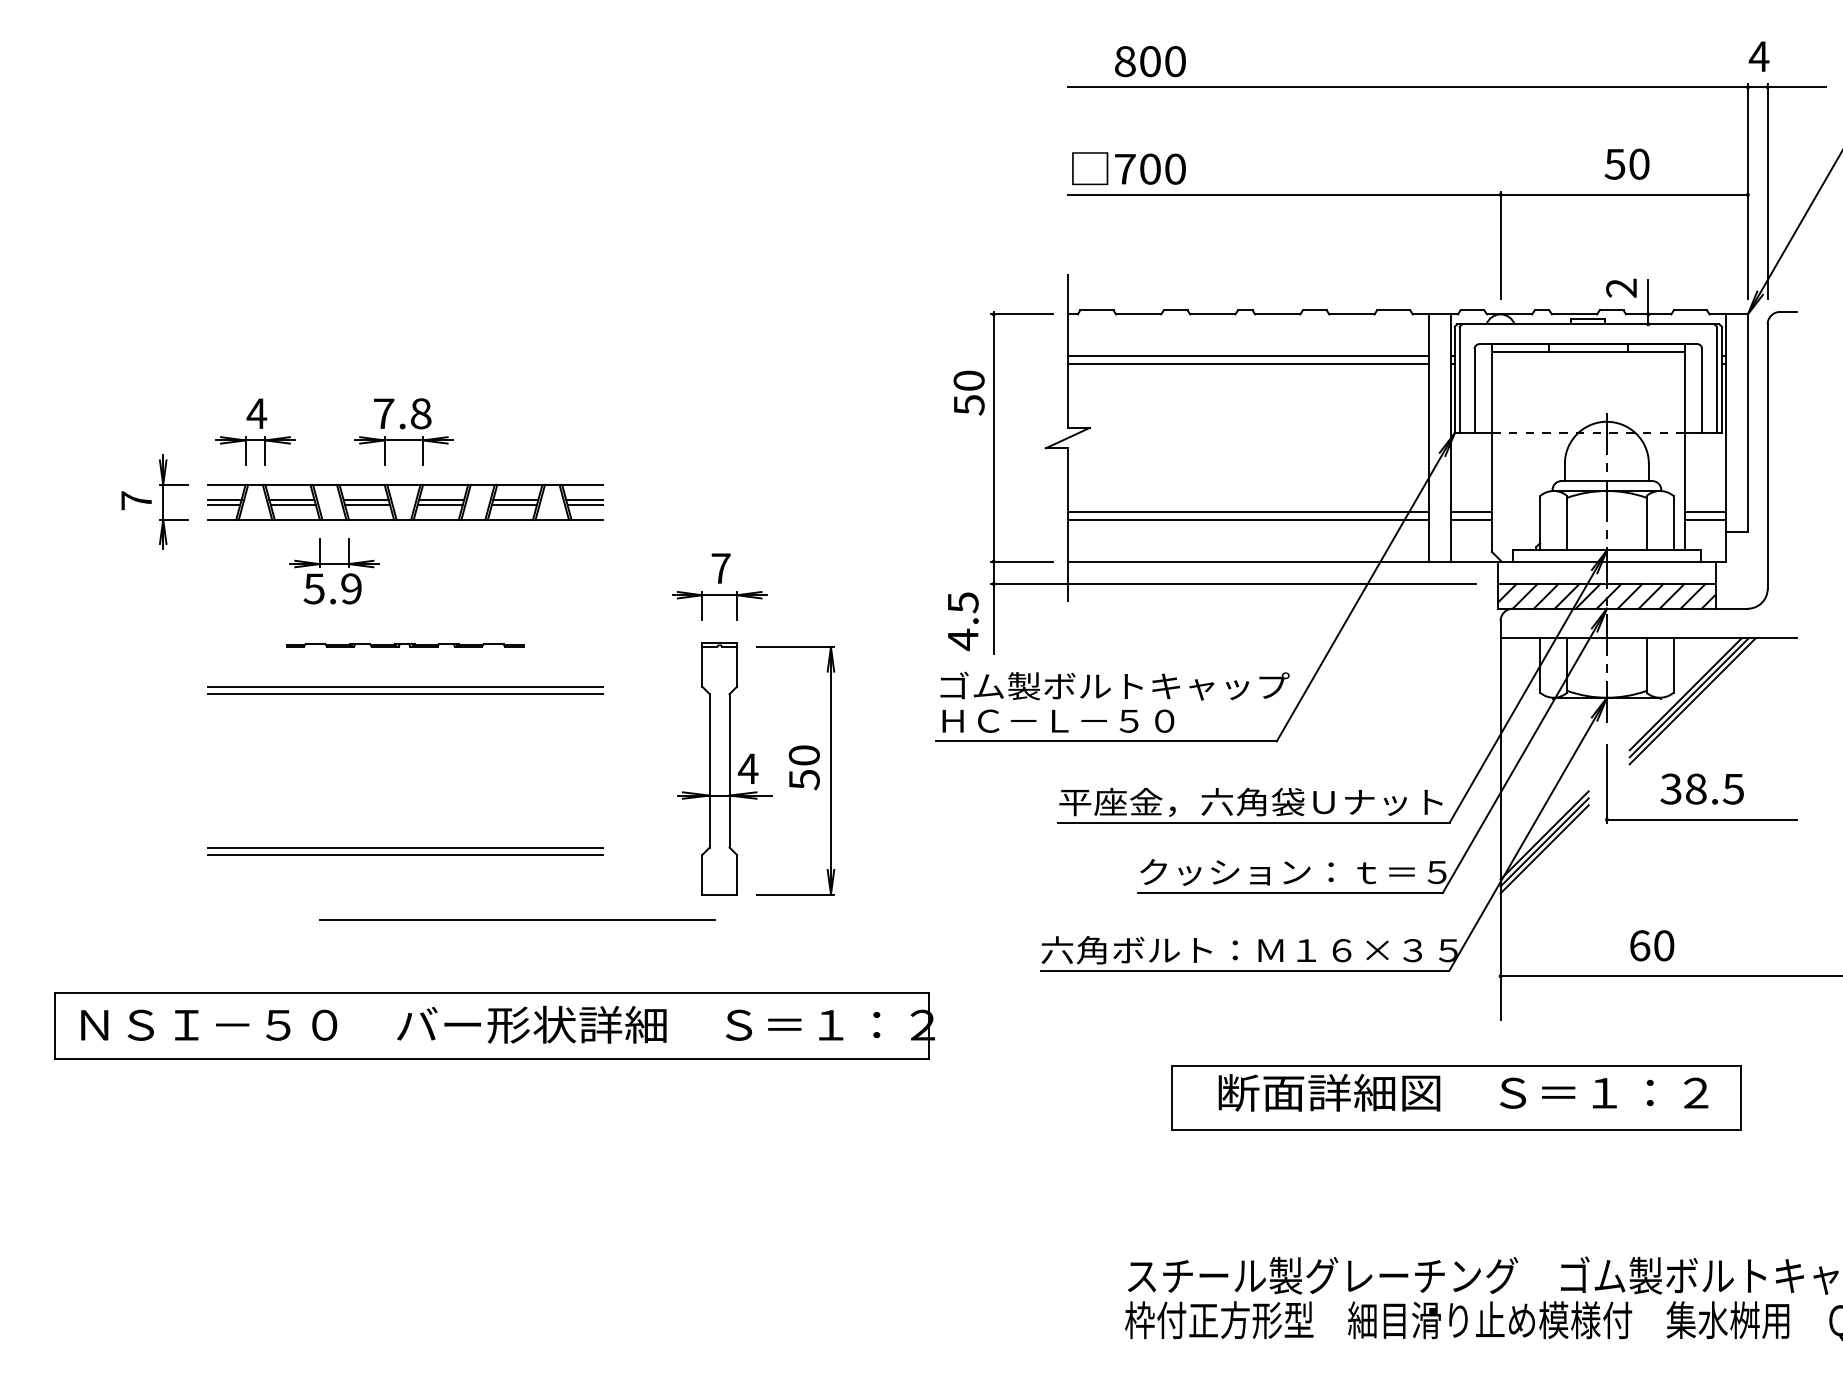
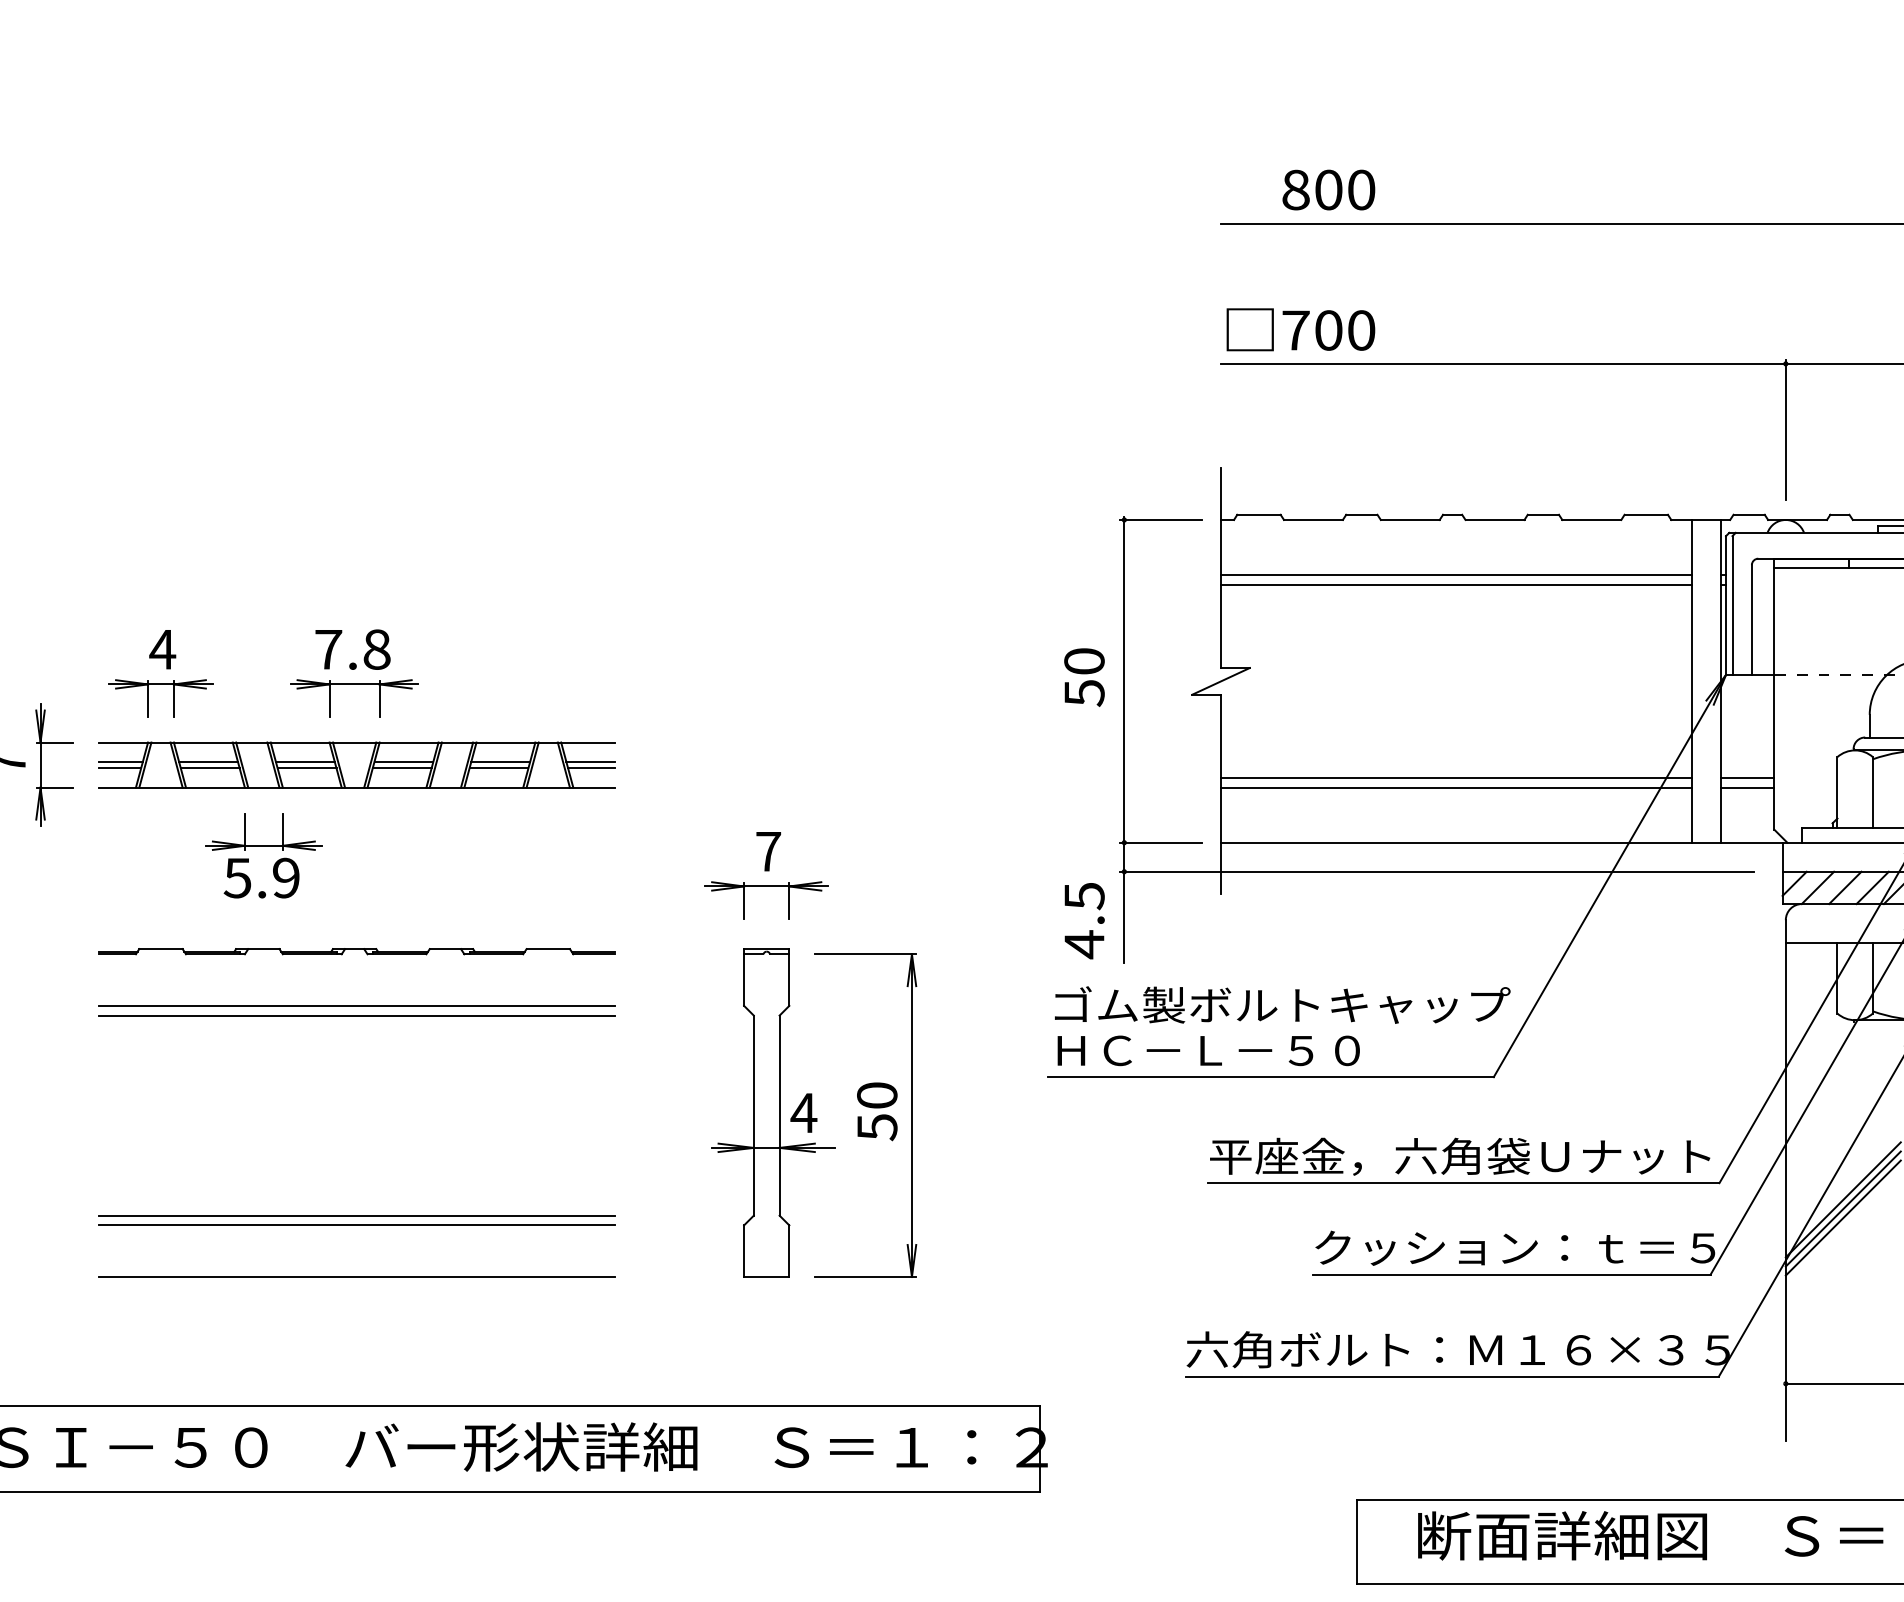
text: (968, 392) -> (1083, 676), moved
part: (405, 645) -> (356, 952), size x1.67
line: (517, 919) -> (356, 1276), moved

